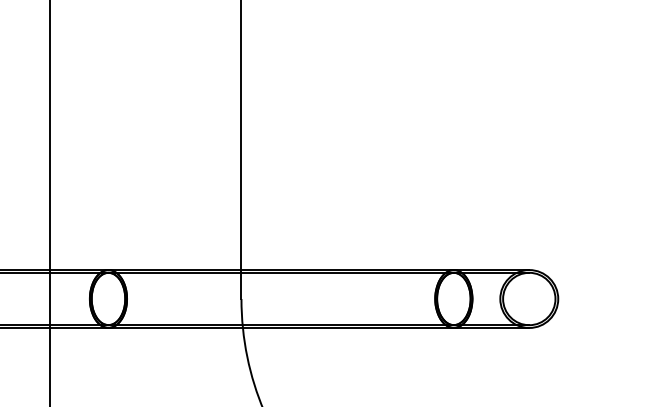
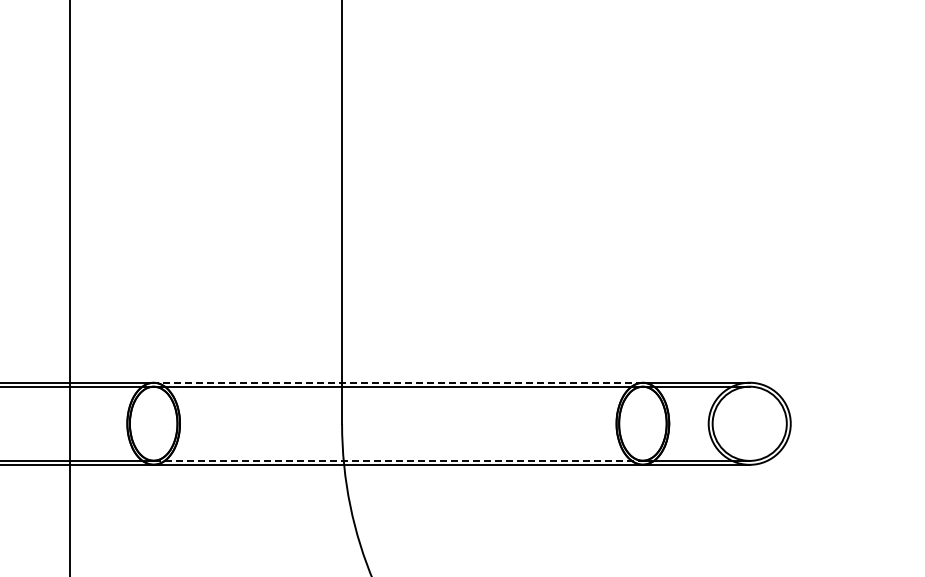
line: (281, 269) -> (398, 382), solid -> dashed
line: (281, 324) -> (398, 460), solid -> dashed

